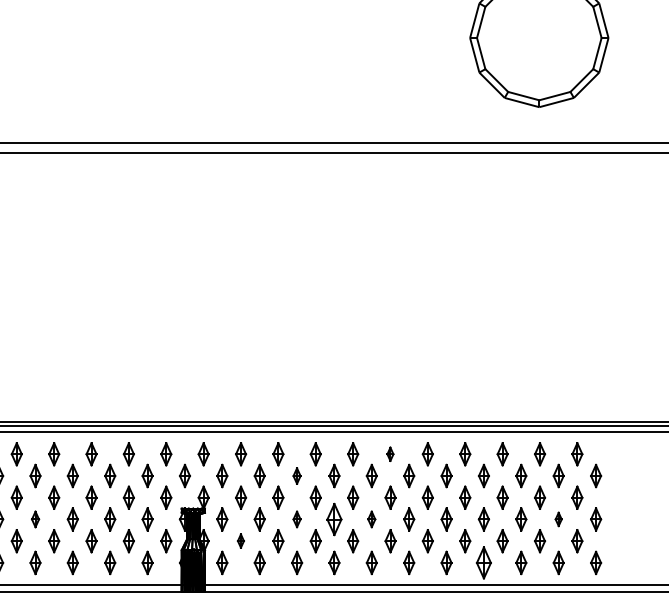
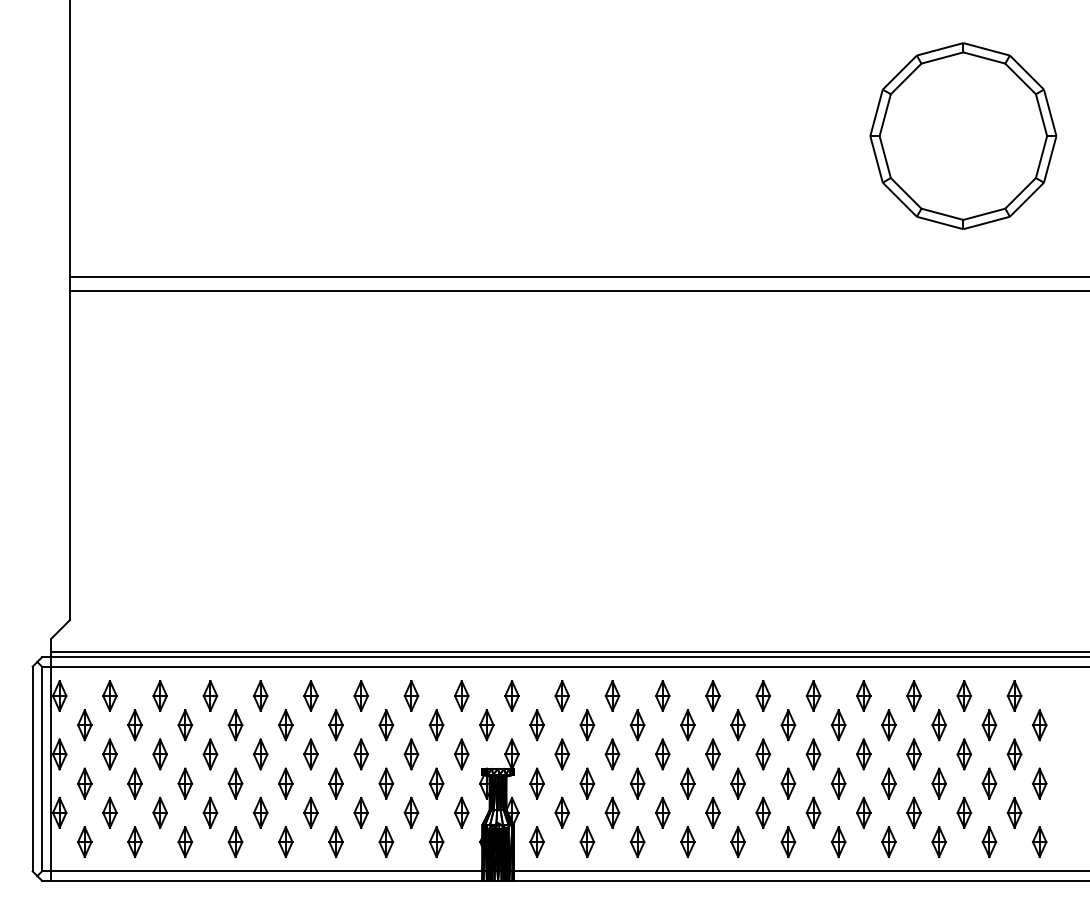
part: (389, 453) -> (762, 695), size x1.67
part: (296, 476) -> (637, 725), size x1.43
part: (35, 519) -> (285, 783), size x1.43
part: (296, 519) -> (637, 783), size x1.43
part: (334, 519) -> (687, 783), size x0.71
part: (371, 519) -> (737, 783), size x1.43
part: (558, 519) -> (989, 783), size x1.67
part: (240, 540) -> (561, 812), size x1.67
part: (483, 562) -> (888, 841), size x0.71

